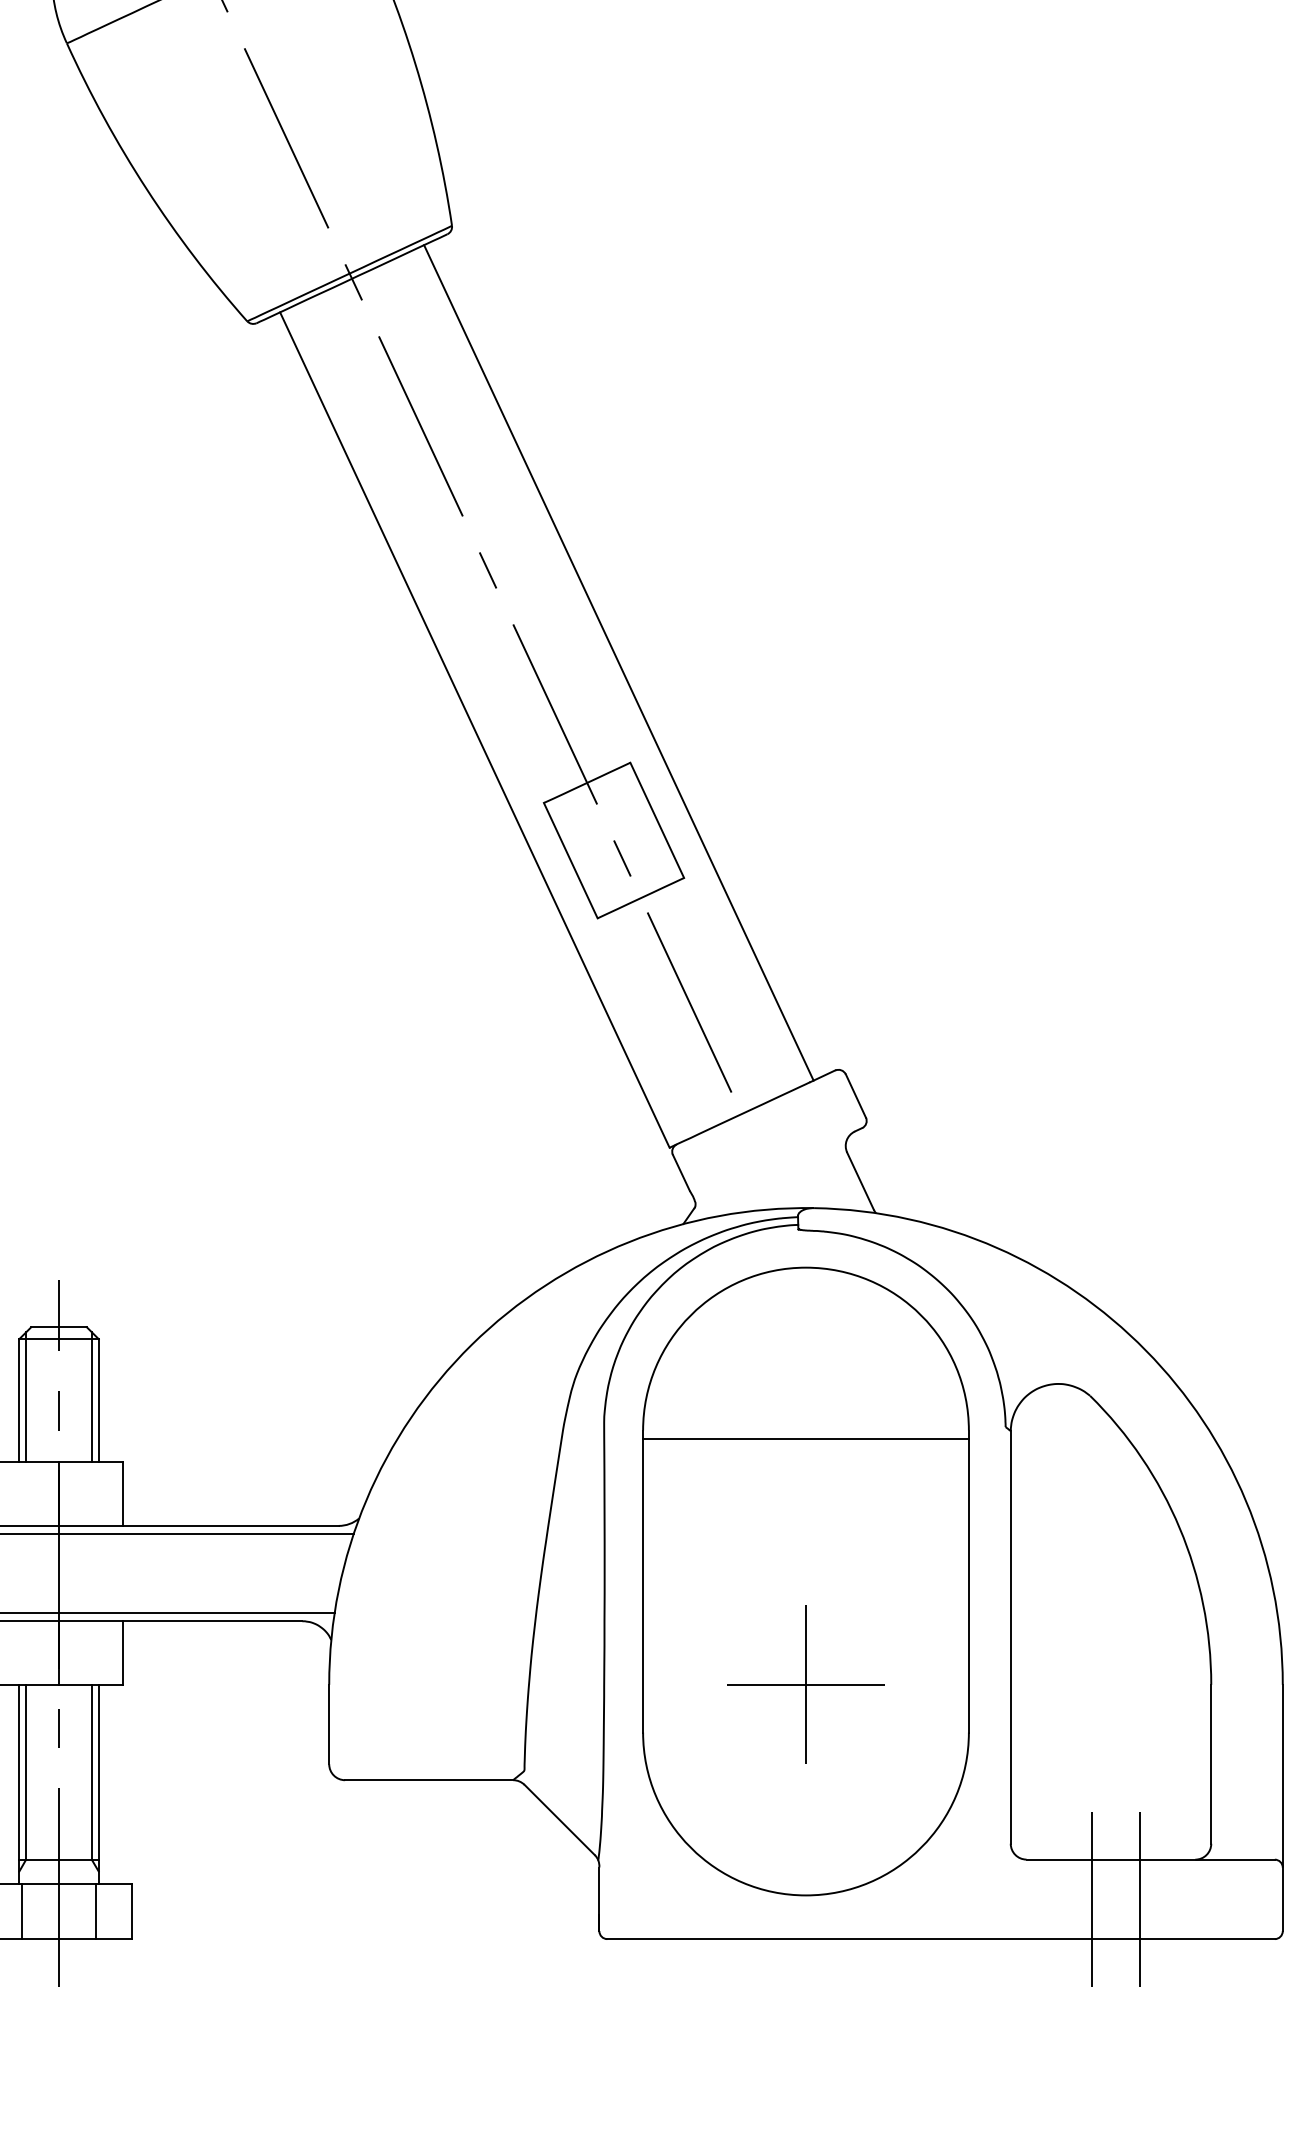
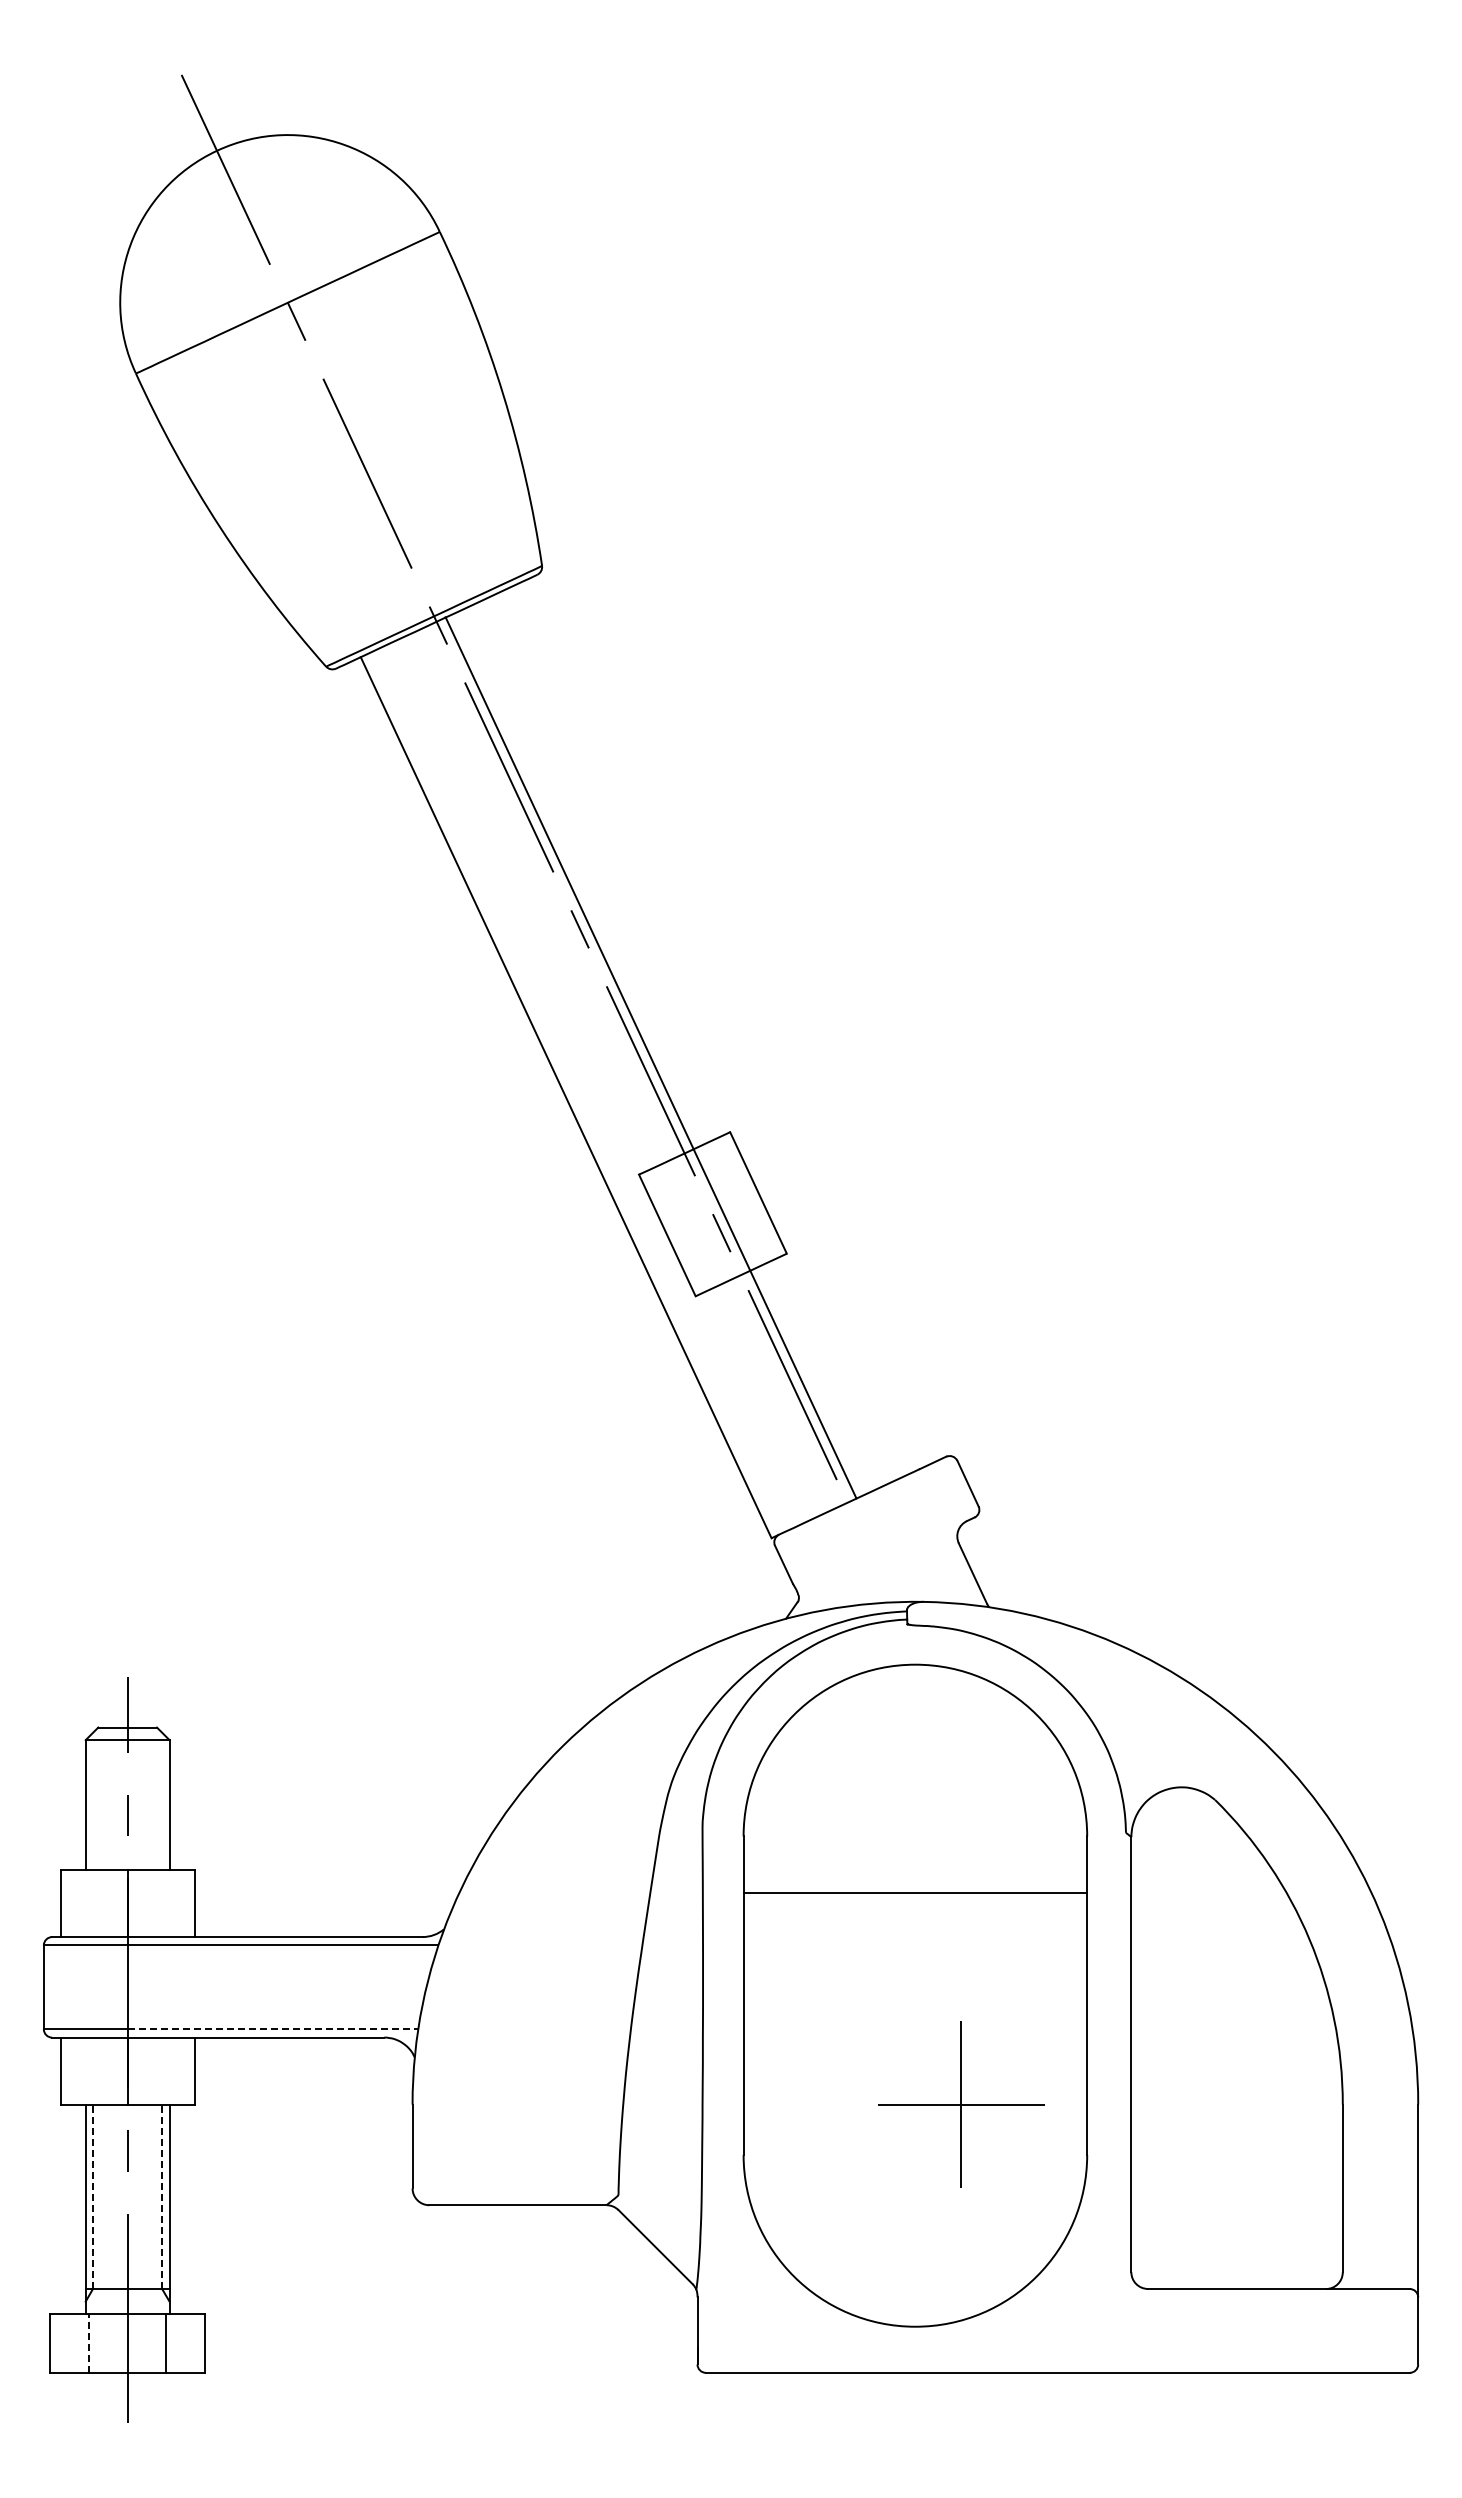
line: (618, 662) -> (650, 1057), moved
line: (25, 1397) -> (92, 1801), removed
line: (92, 1397) -> (162, 1801), removed
line: (806, 1438) -> (915, 1892), moved
line: (197, 1613) -> (273, 2029), solid -> dashed
part: (806, 1684) -> (961, 2104), moved
line: (25, 1771) -> (92, 2196), solid -> dashed
line: (92, 1771) -> (162, 2196), solid -> dashed
line: (1092, 1898) -> (1217, 2330), removed
line: (1139, 1898) -> (1267, 2330), removed
line: (21, 1911) -> (88, 2343), solid -> dashed

